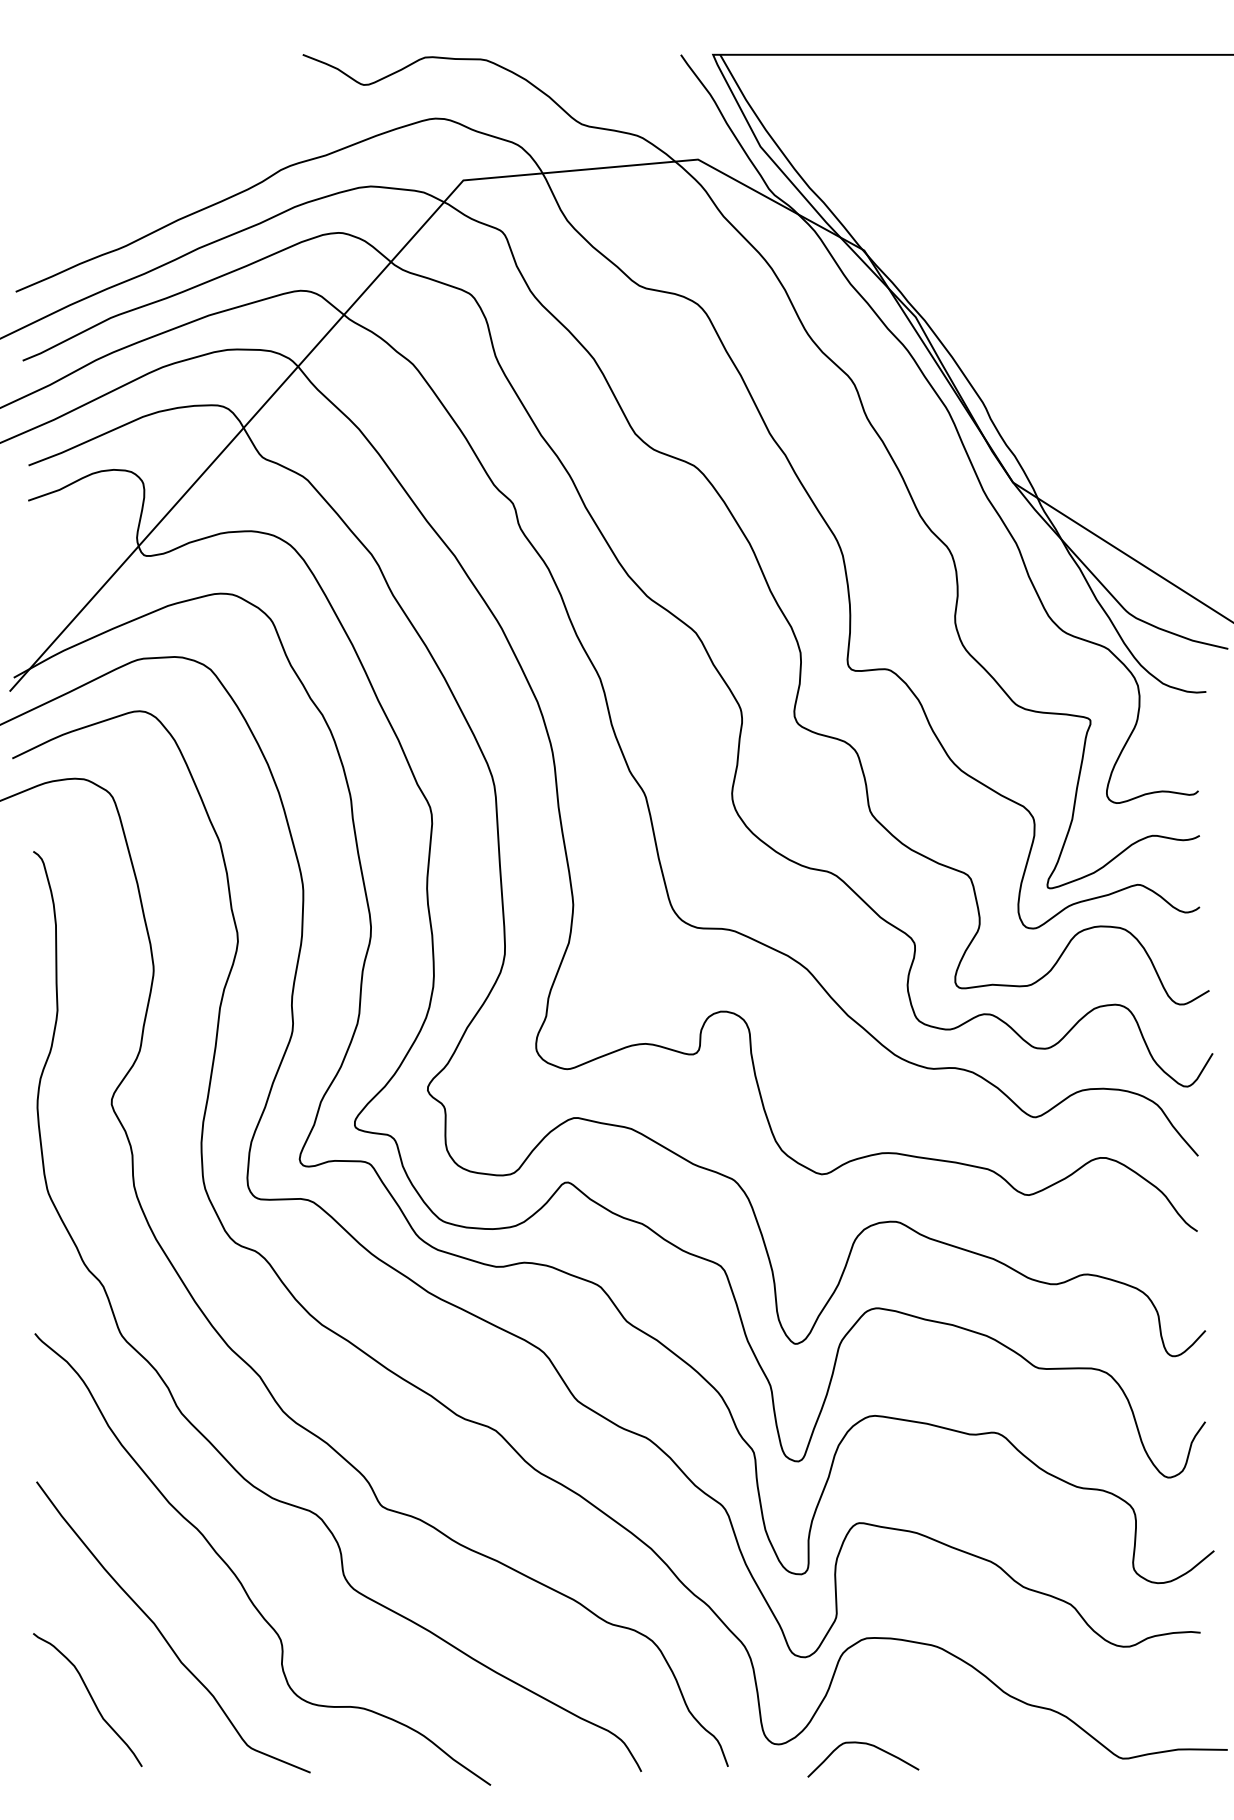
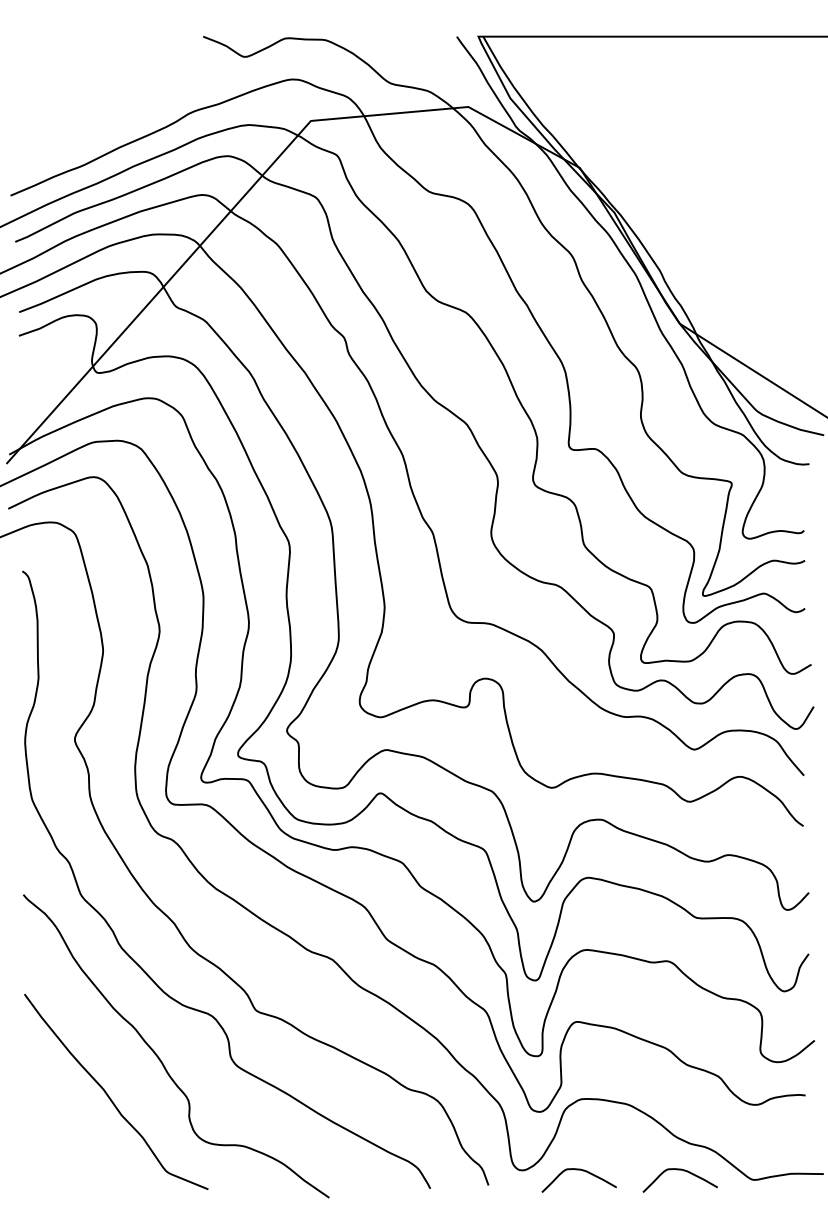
curve: (90, 1698) -> (60, 1139), removed
curve: (1018, 1746) -> (683, 1171), added

